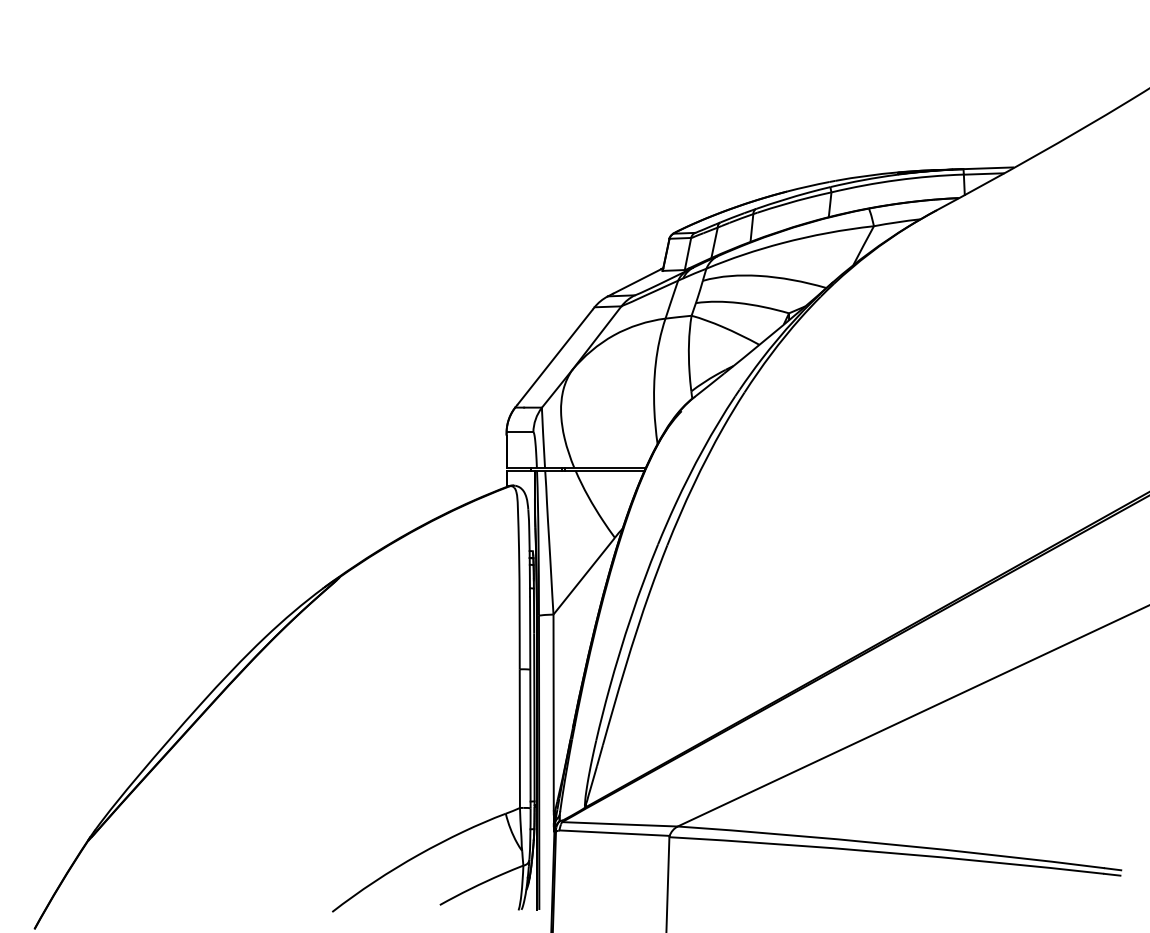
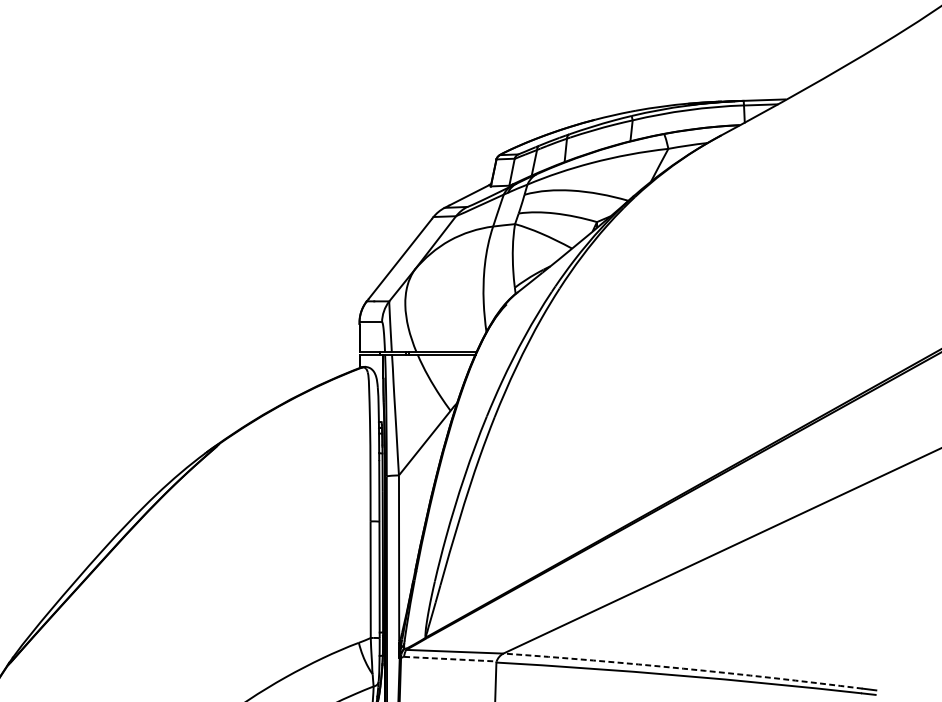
line: (615, 833) -> (451, 659), solid -> dashed
arc: (891, 844) -> (683, 668), solid -> dashed

